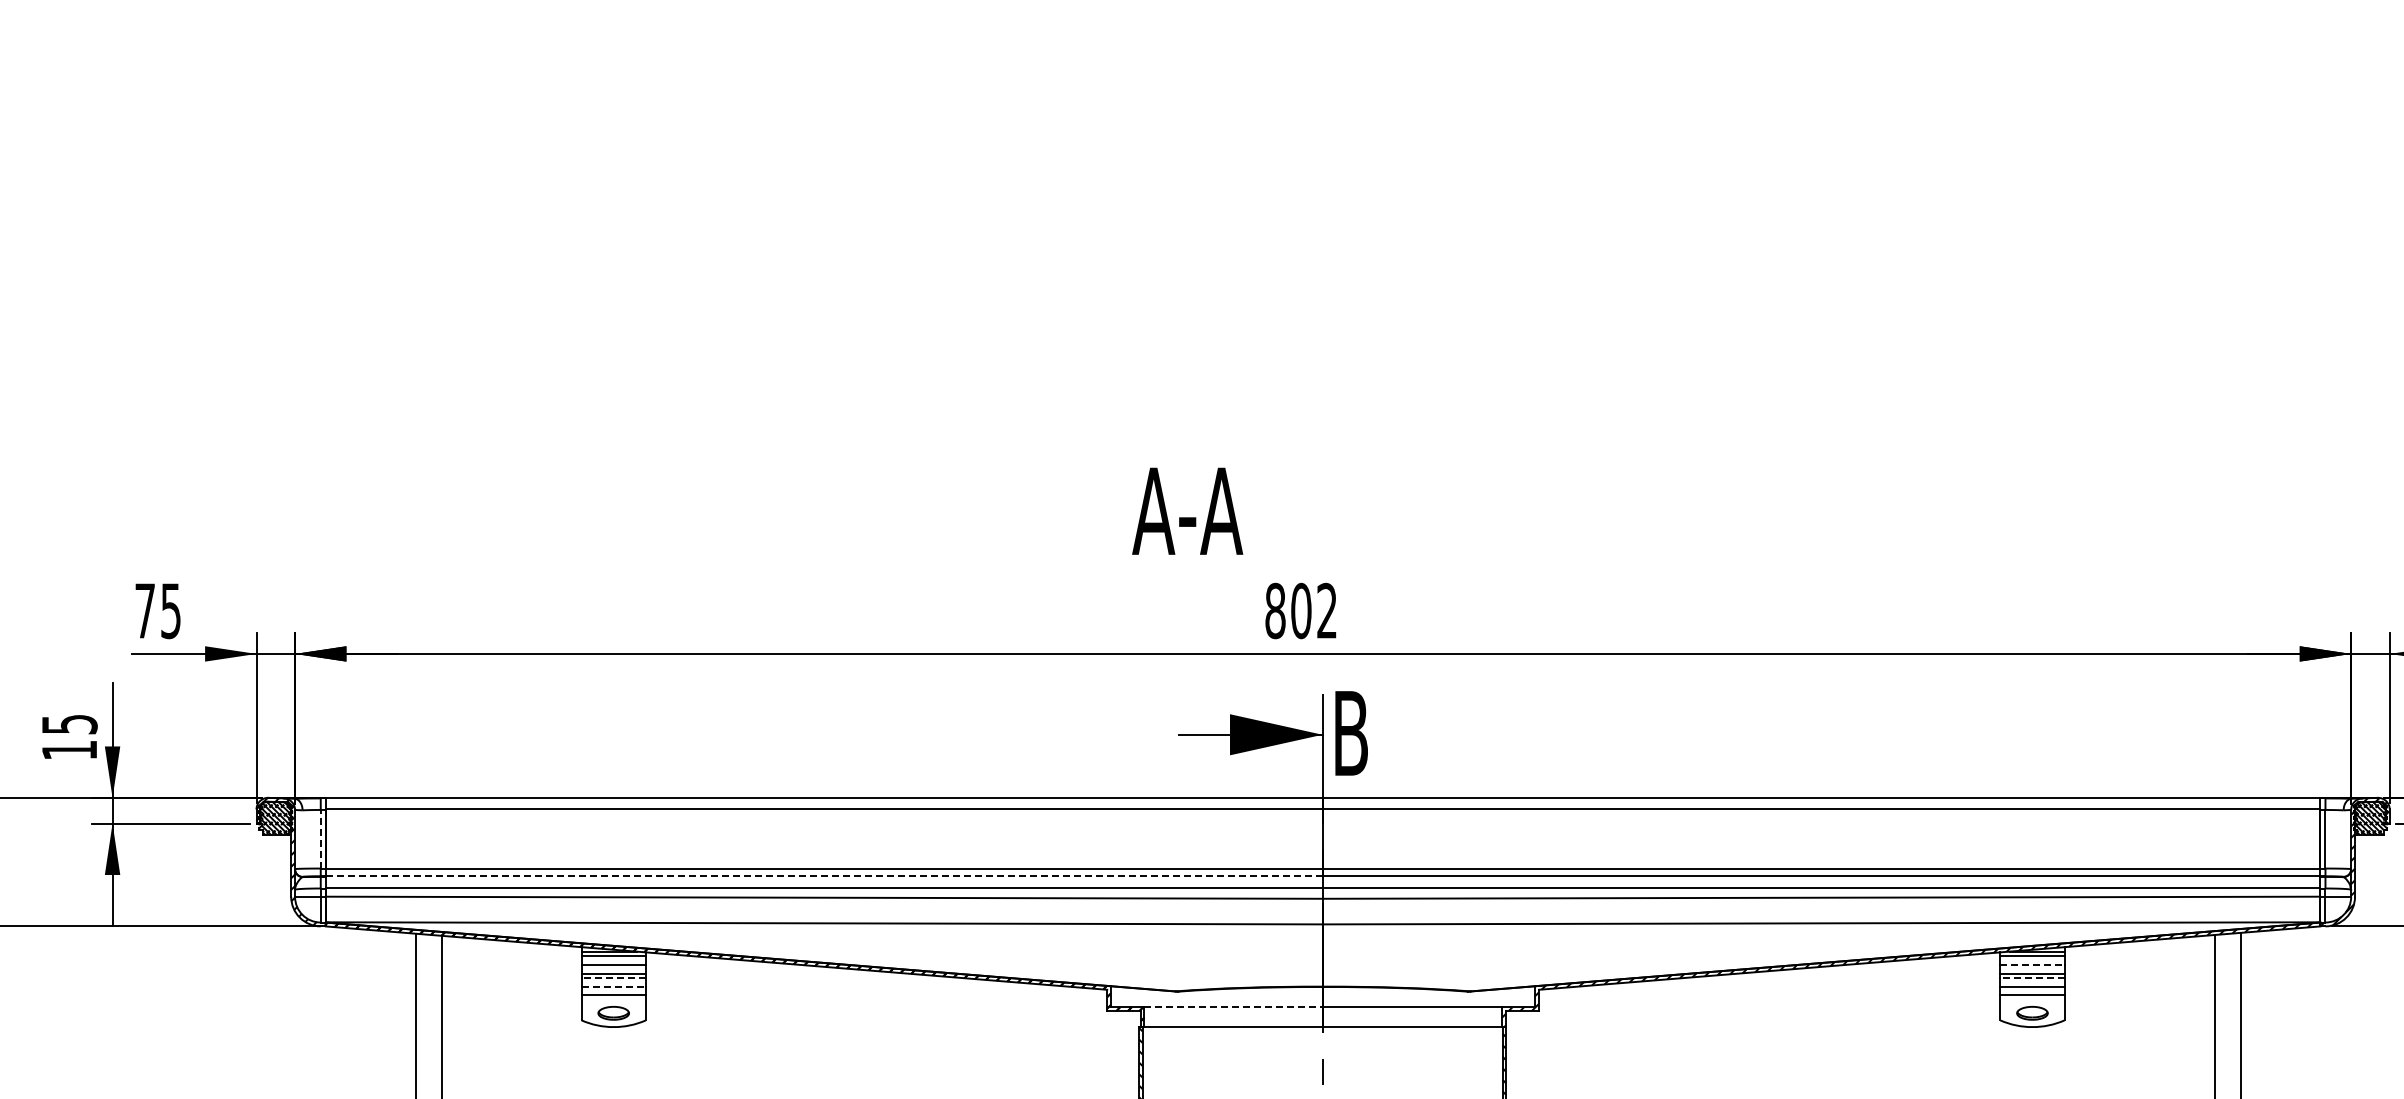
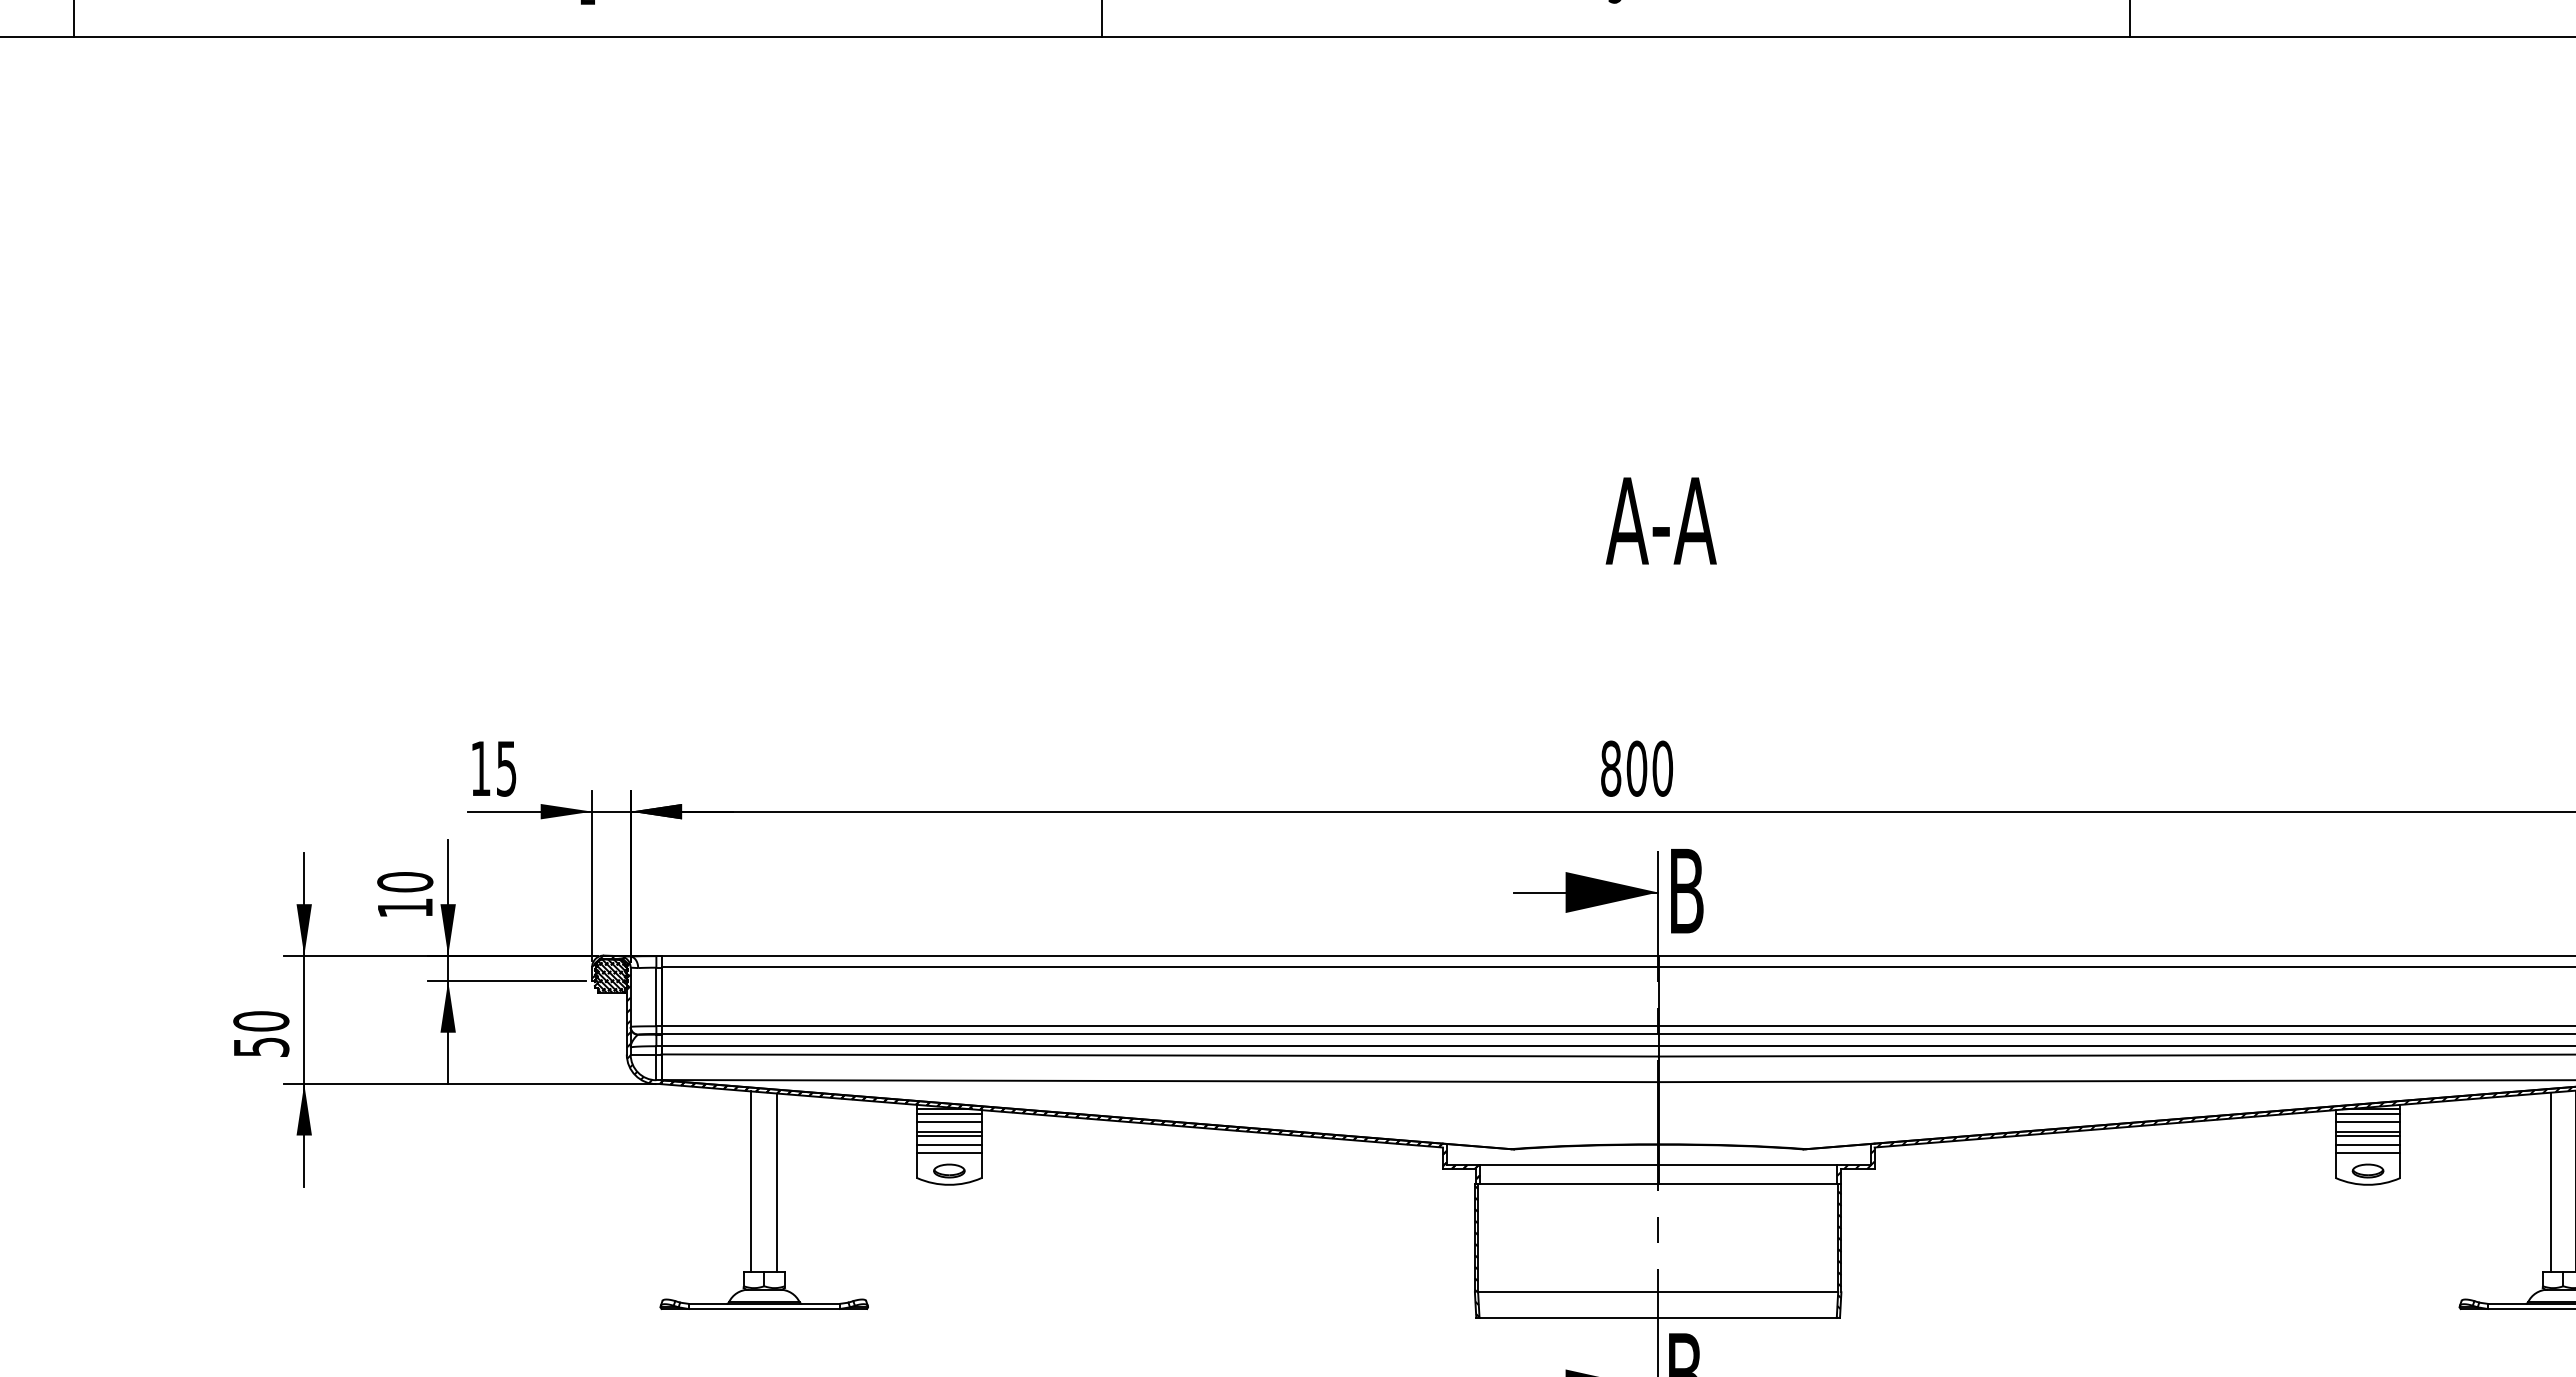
text: (1186, 510) -> (1660, 520), moved
text: (144, 610) -> (480, 768), 75 -> 15
text: (1326, 610) -> (1662, 768), 802 -> 800
text: (69, 724) -> (405, 882), 15 -> 10
line: (320, 838) -> (656, 996), dashed -> solid
line: (824, 875) -> (1160, 1033), dashed -> solid
line: (2032, 964) -> (2368, 1122), dashed -> solid
line: (612, 978) -> (948, 1136), dashed -> solid
line: (2031, 978) -> (2367, 1136), dashed -> solid
line: (613, 986) -> (949, 1144), dashed -> solid
line: (1233, 1007) -> (1569, 1165), dashed -> solid

